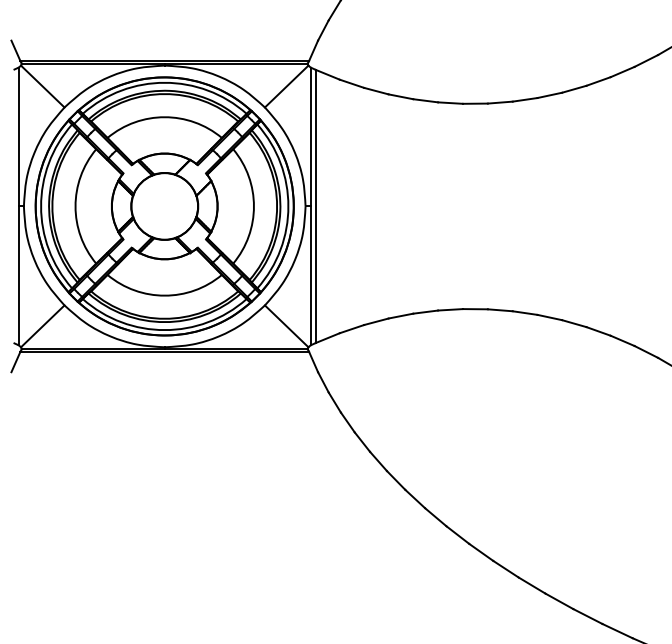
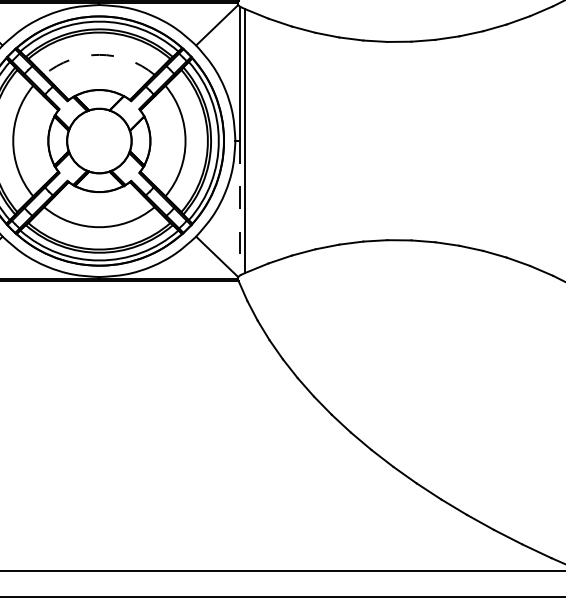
arc: (164, 117) -> (99, 55), solid -> dashed
line: (310, 276) -> (240, 208), solid -> dashed

